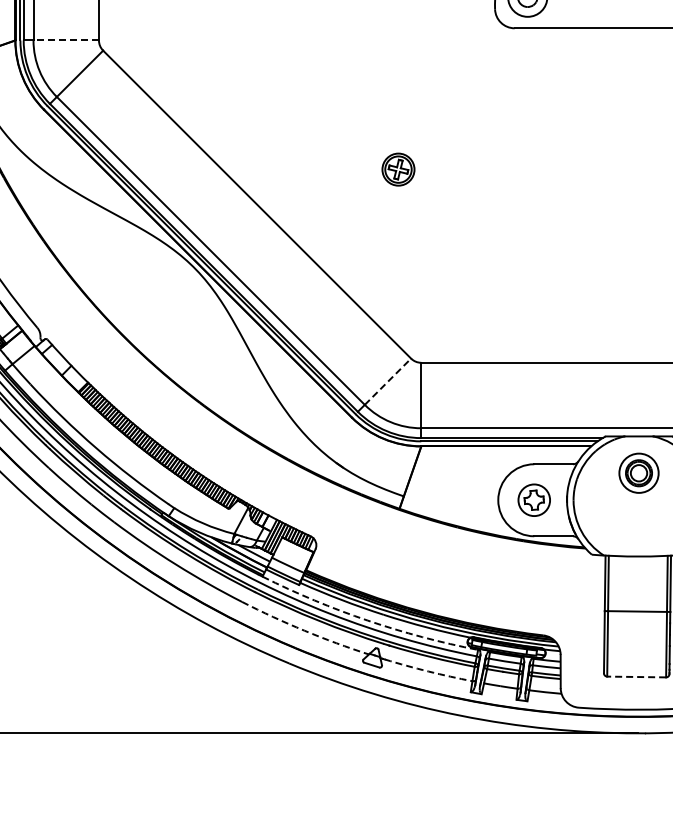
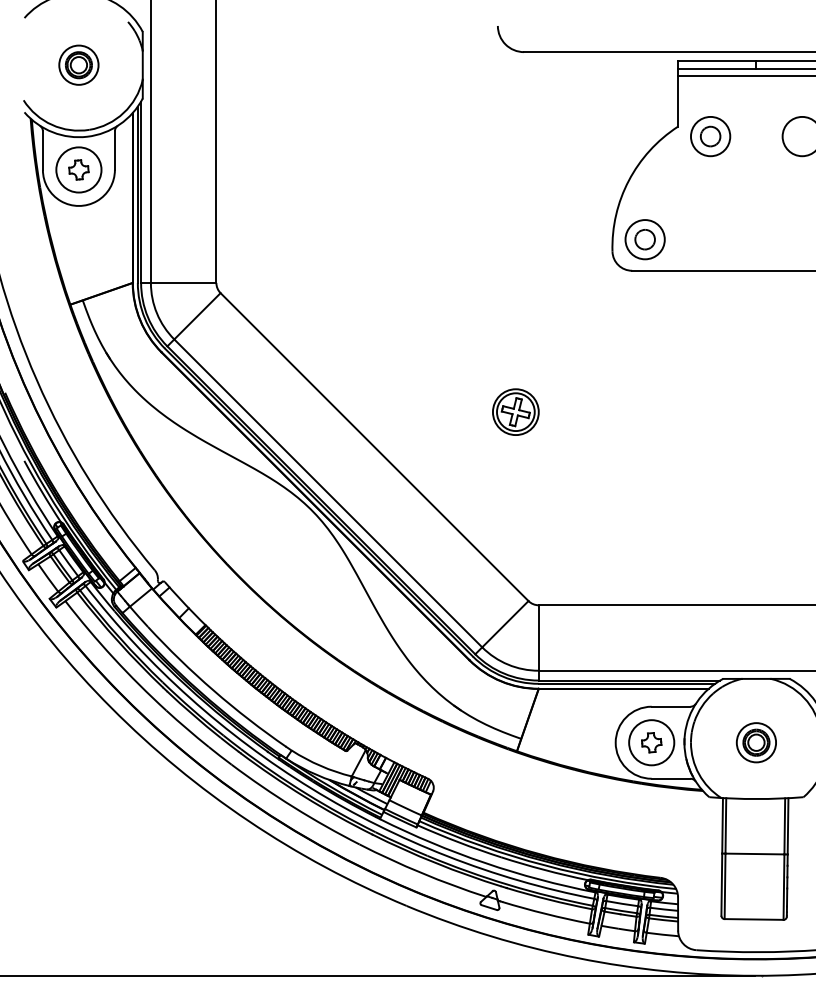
line: (66, 40) -> (183, 282), dashed -> solid
part: (398, 169) -> (515, 411), size x1.43
line: (388, 382) -> (505, 624), dashed -> solid
part: (638, 473) -> (755, 742), moved
circle: (534, 500) -> (651, 742), size x1.43
arc: (368, 621) -> (485, 863), dashed -> solid
arc: (304, 631) -> (421, 873), dashed -> solid
arc: (428, 671) -> (545, 913), dashed -> solid
line: (636, 677) -> (753, 919), dashed -> solid

